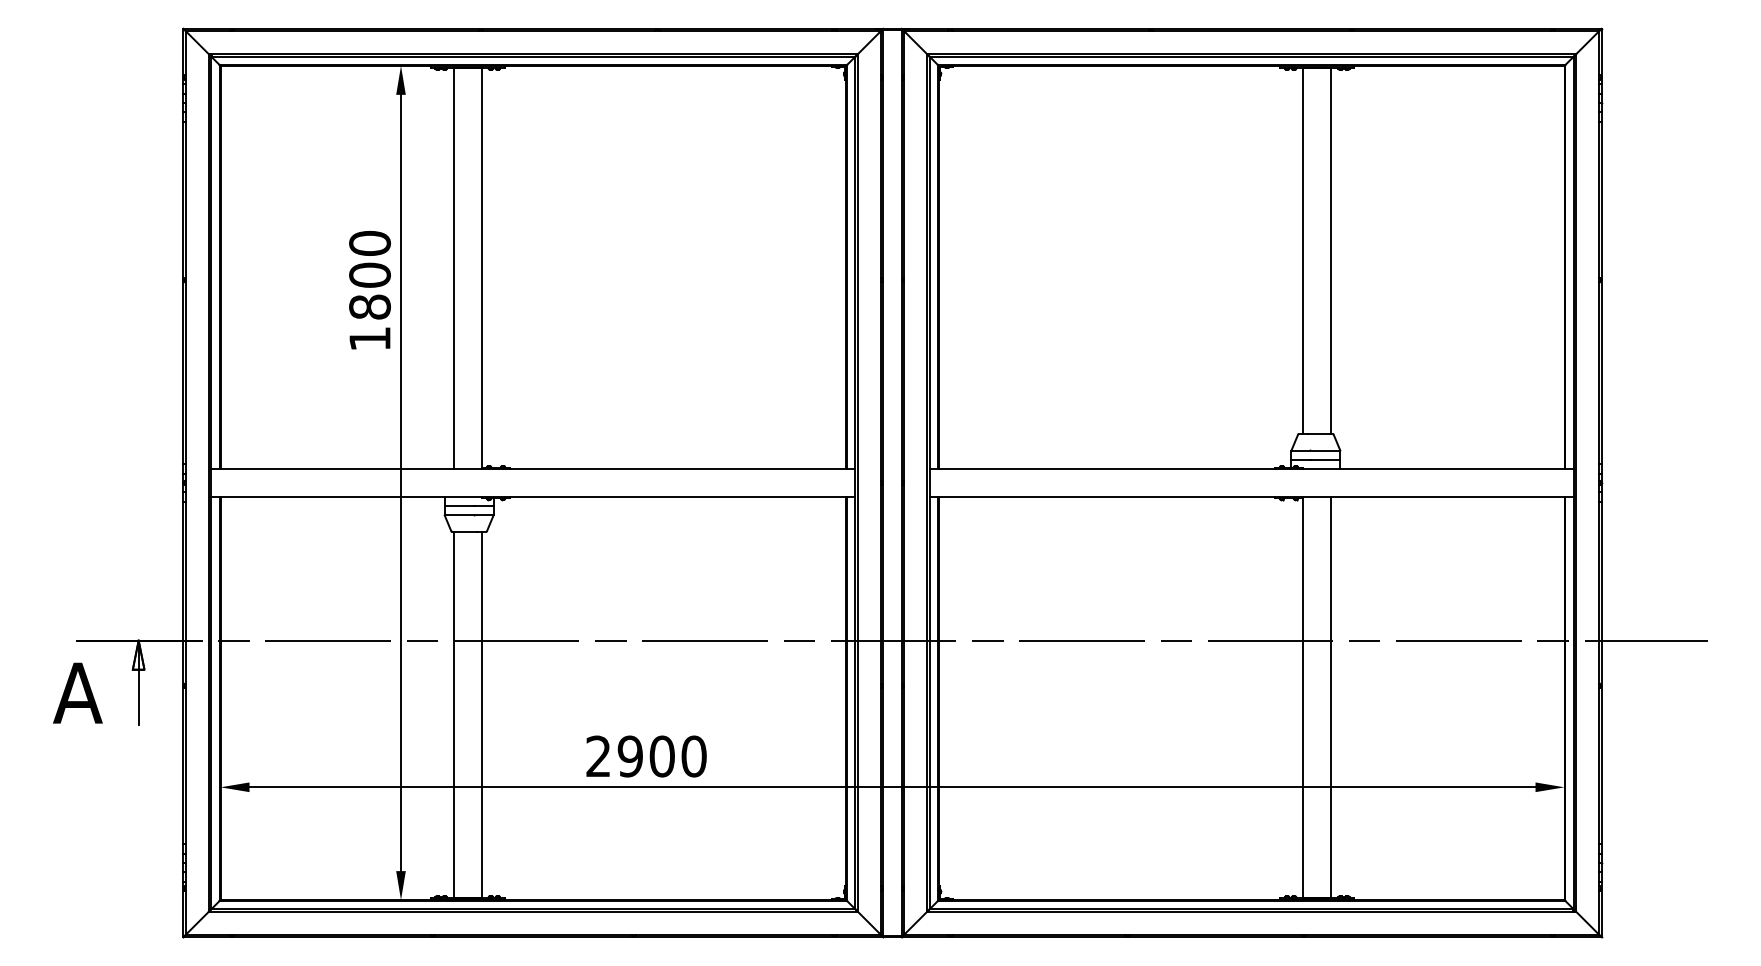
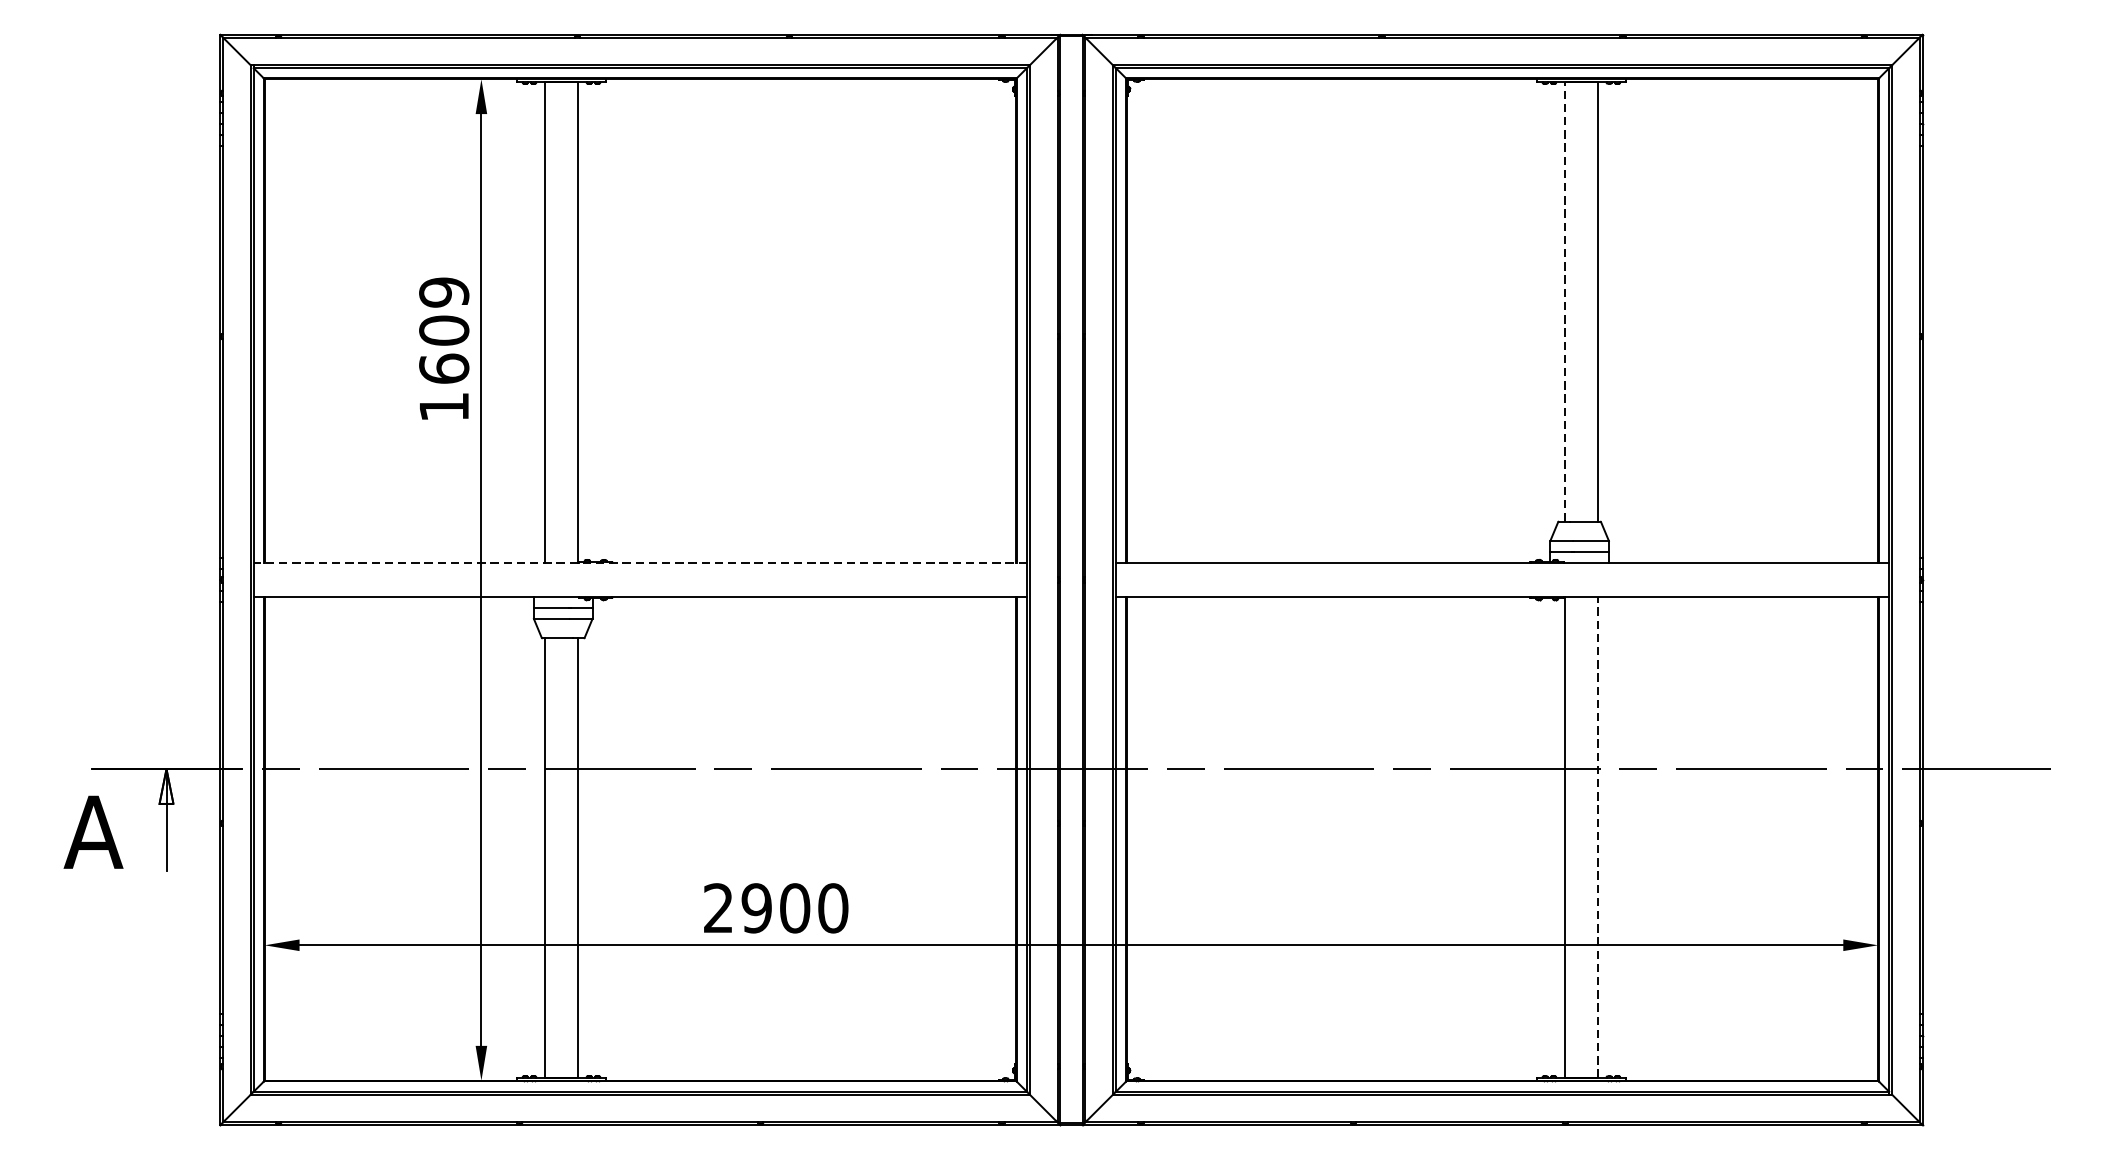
line: (1303, 250) -> (1564, 300), solid -> dashed
text: (369, 274) -> (443, 329), 1800 -> 1609
line: (532, 469) -> (639, 563), solid -> dashed
line: (1331, 696) -> (1598, 836), solid -> dashed

